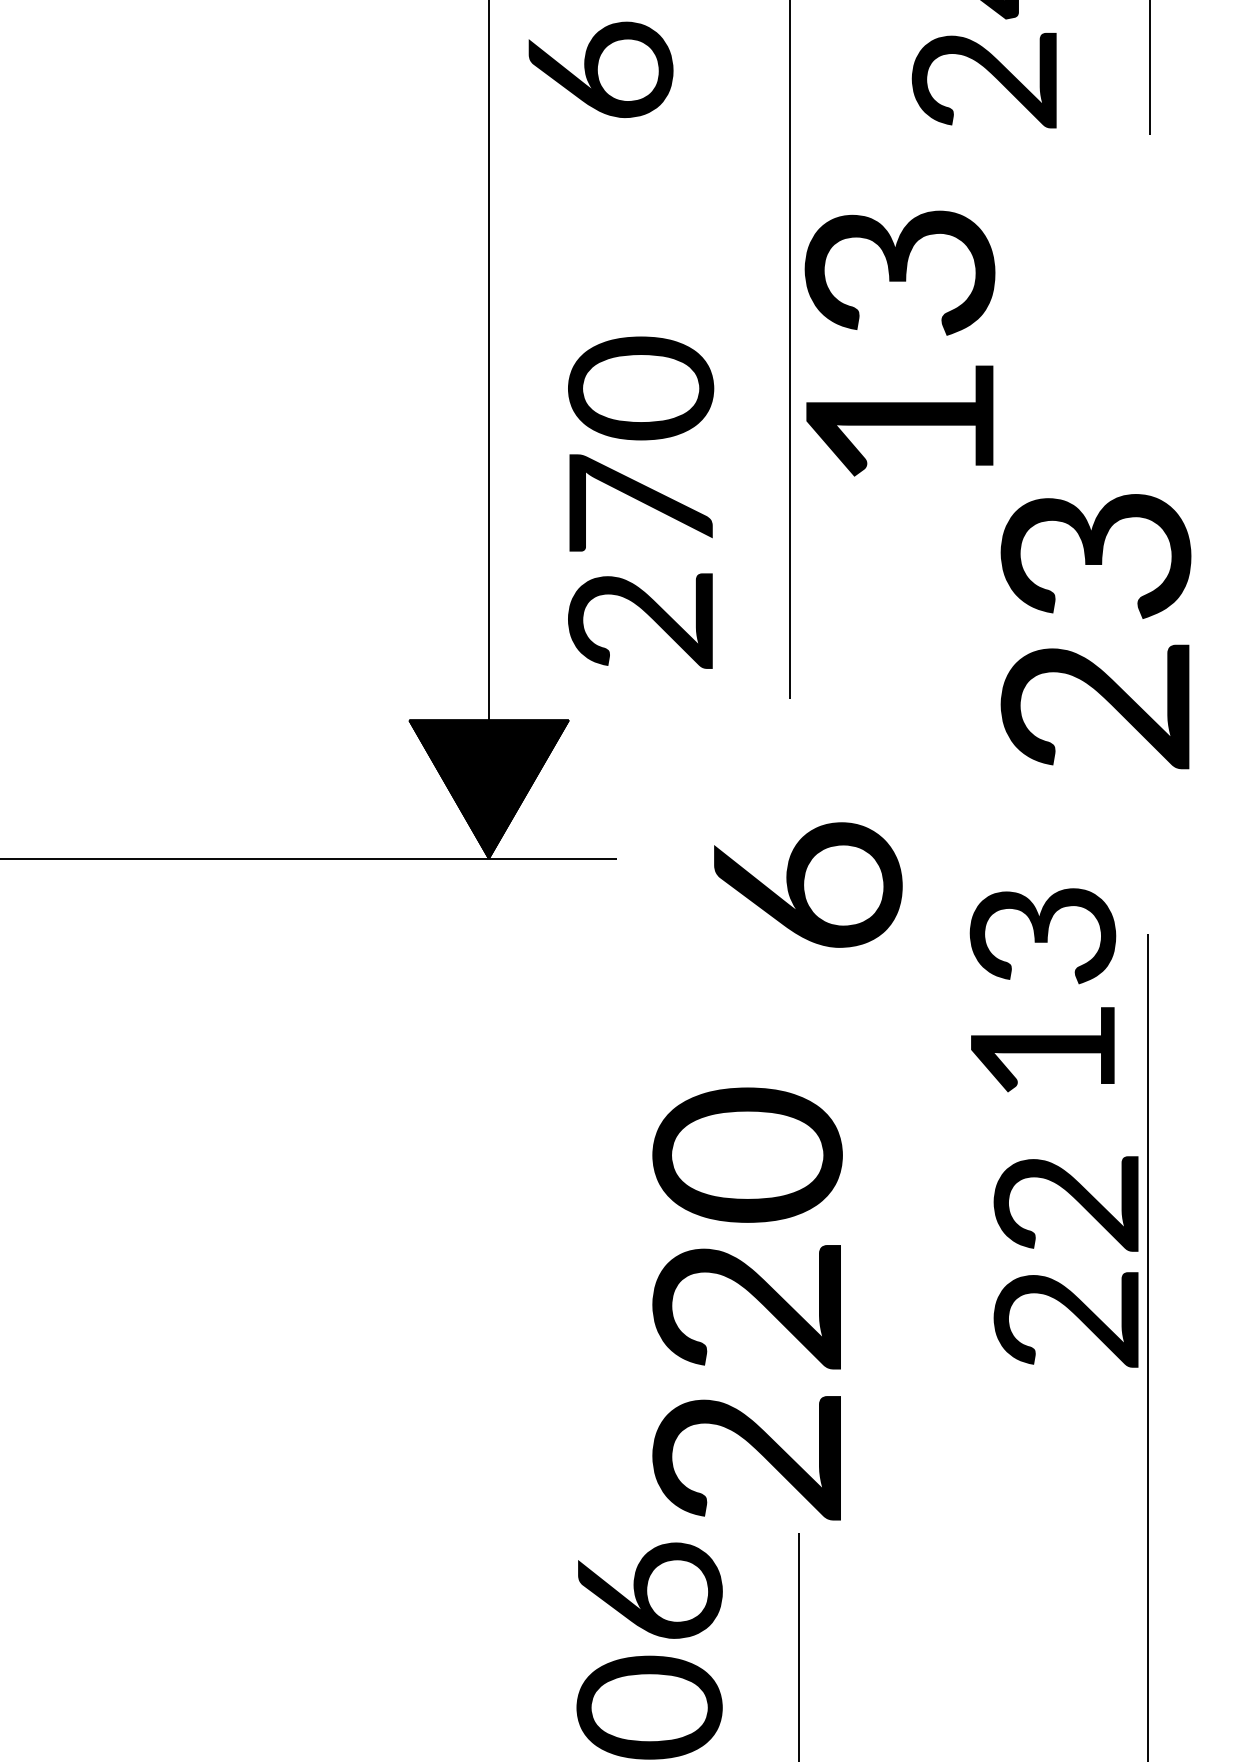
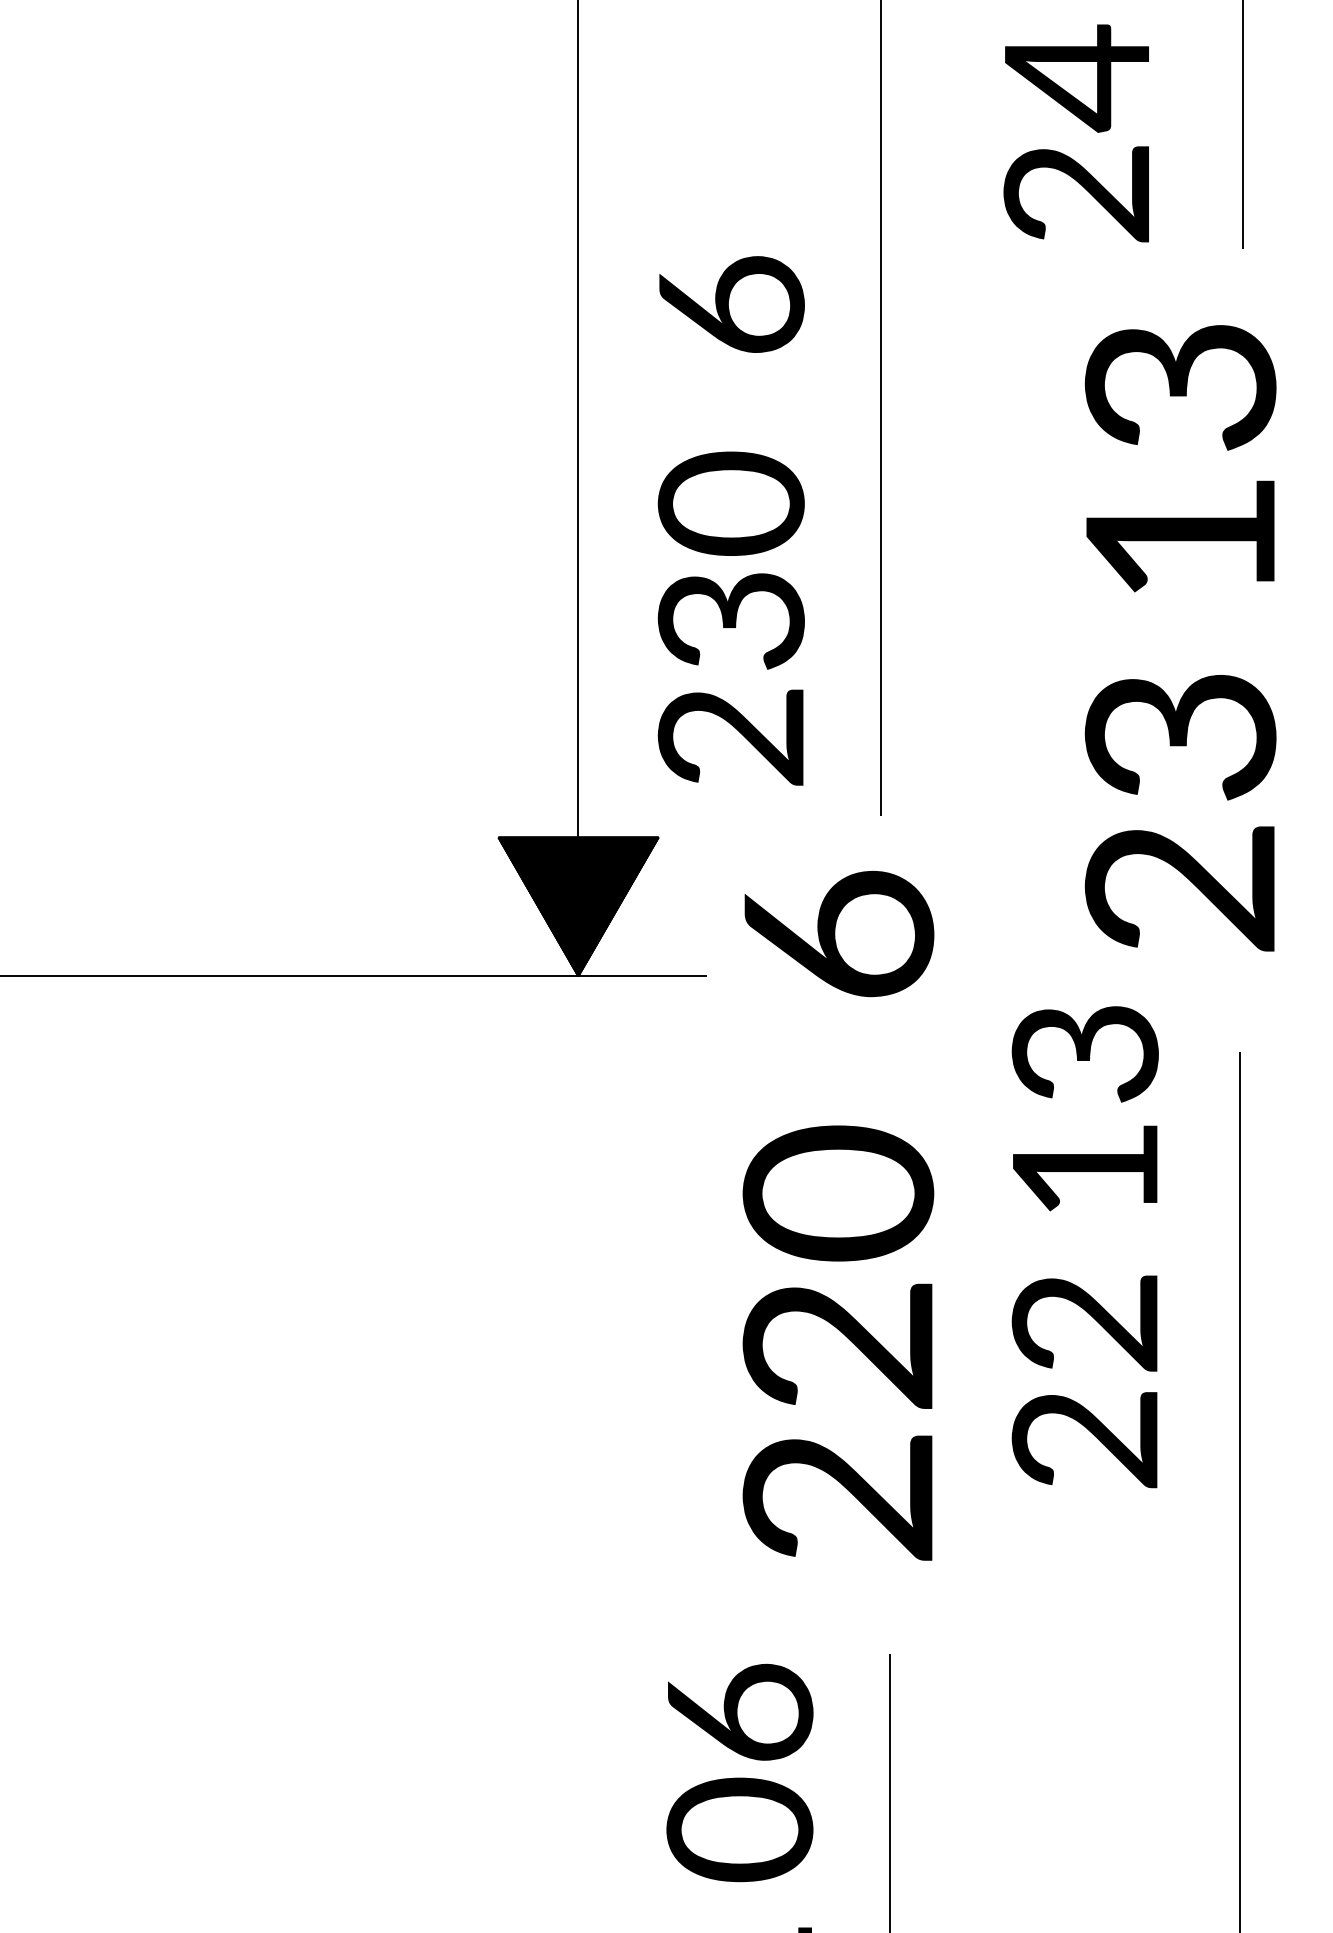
text: (600, 69) -> (731, 304), moved
text: (899, 343) -> (1180, 458), moved
text: (640, 503) -> (730, 619), 270 -> 230
text: (1095, 631) -> (1180, 813), moved
text: (808, 884) -> (839, 933), moved
text: (1042, 990) -> (1084, 1108), moved
text: (1066, 1261) -> (1084, 1381), moved
text: (747, 1303) -> (838, 1342), moved

